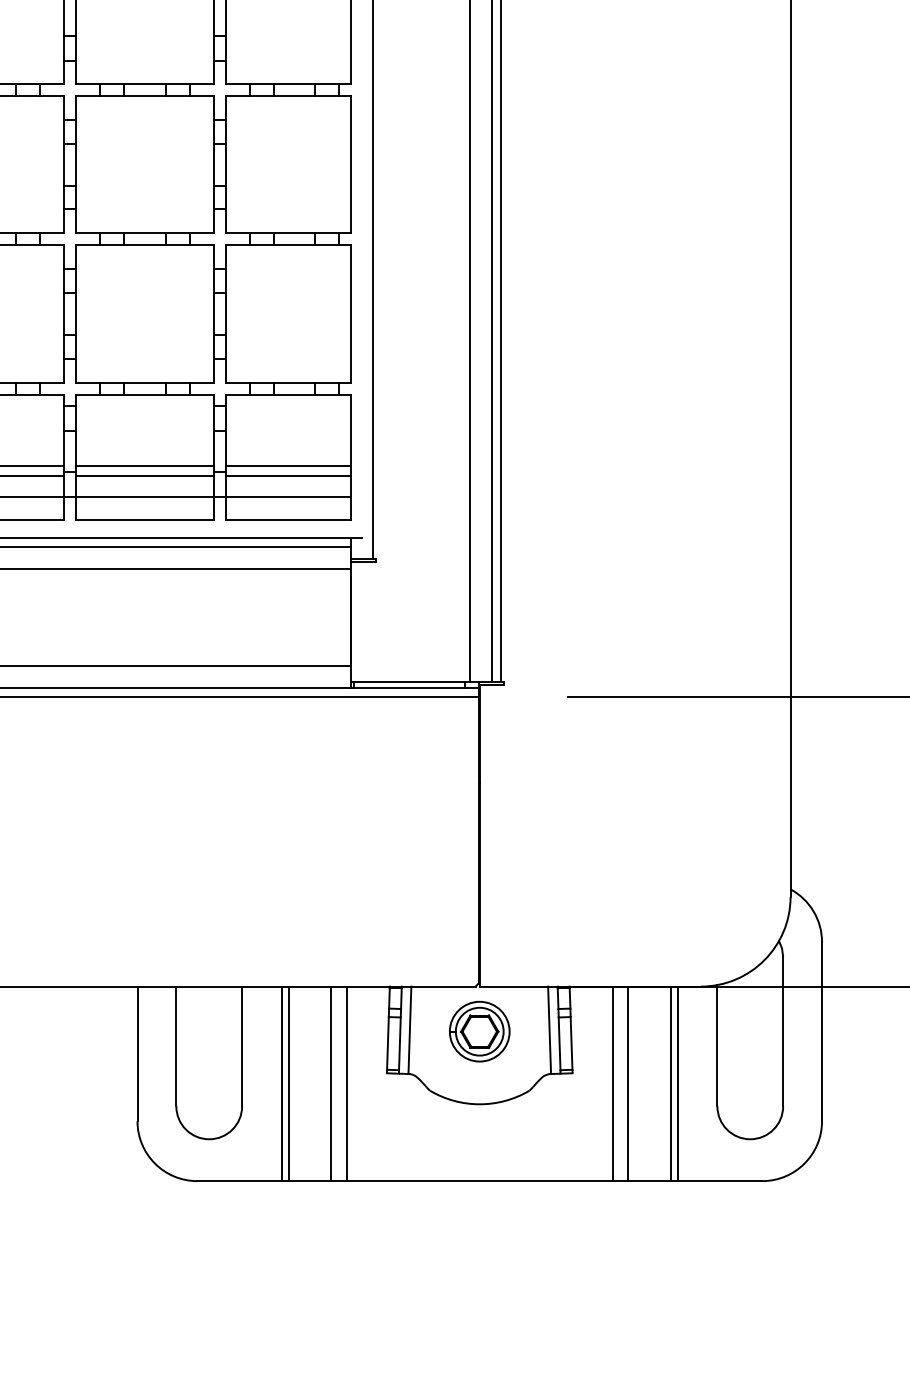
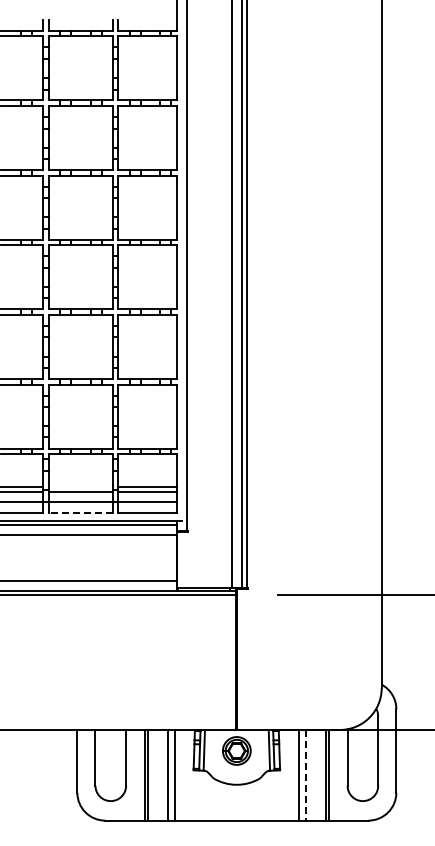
line: (144, 466) -> (80, 487), removed
line: (144, 519) -> (80, 512), solid -> dashed
line: (627, 1084) -> (305, 775), solid -> dashed

